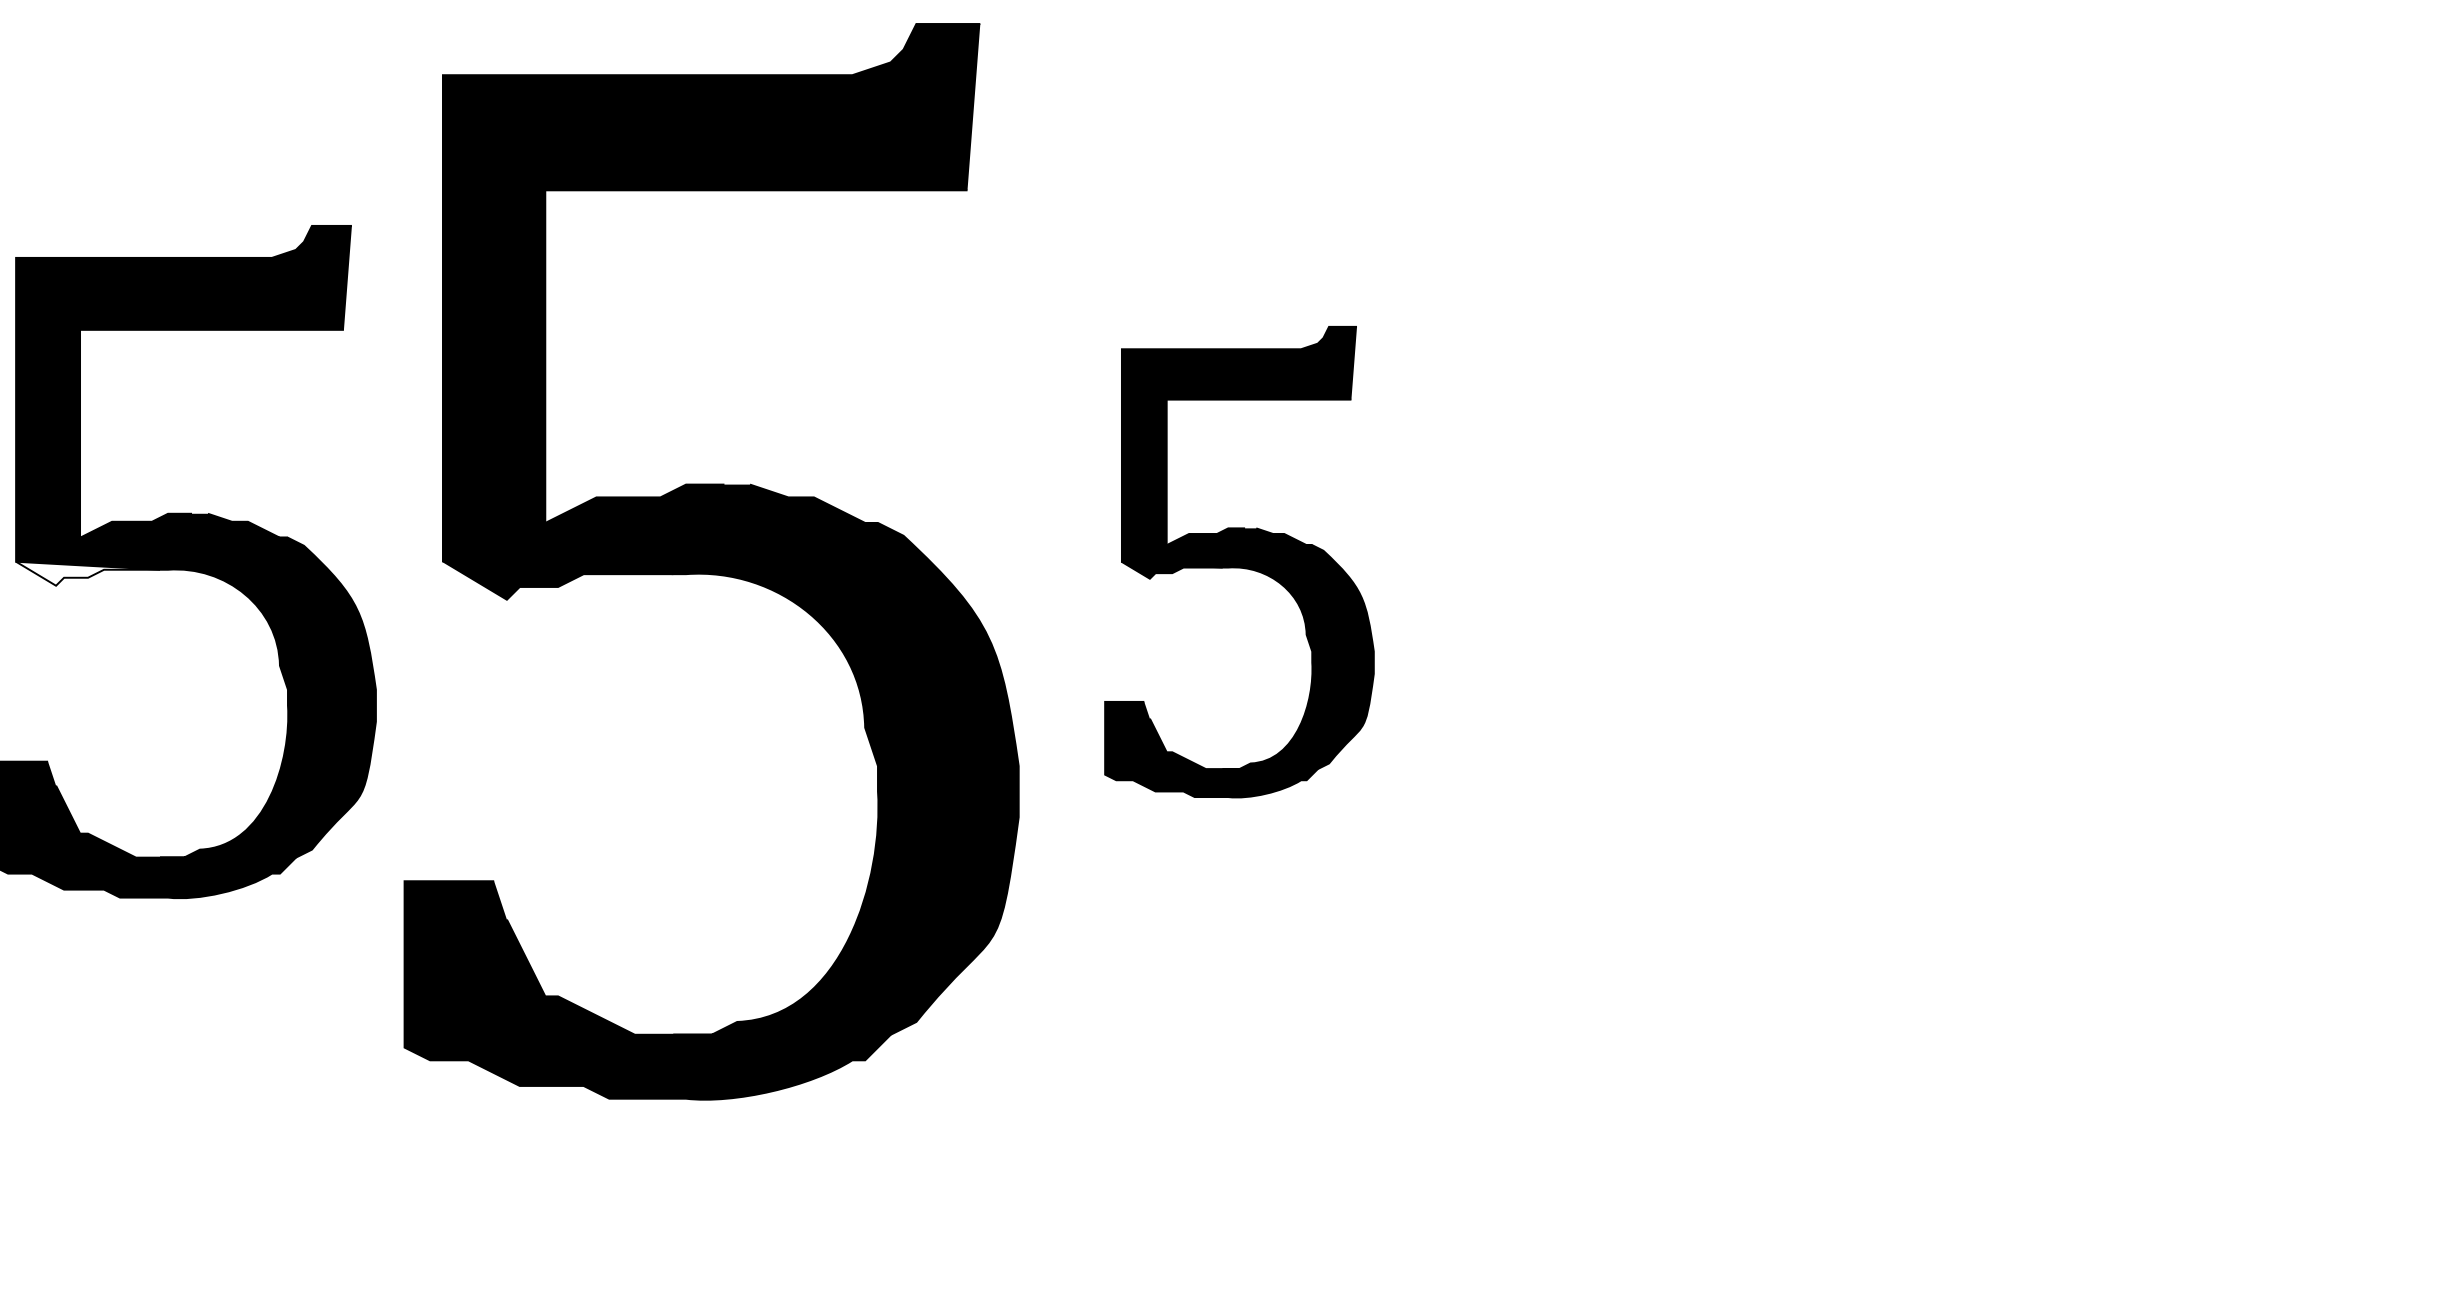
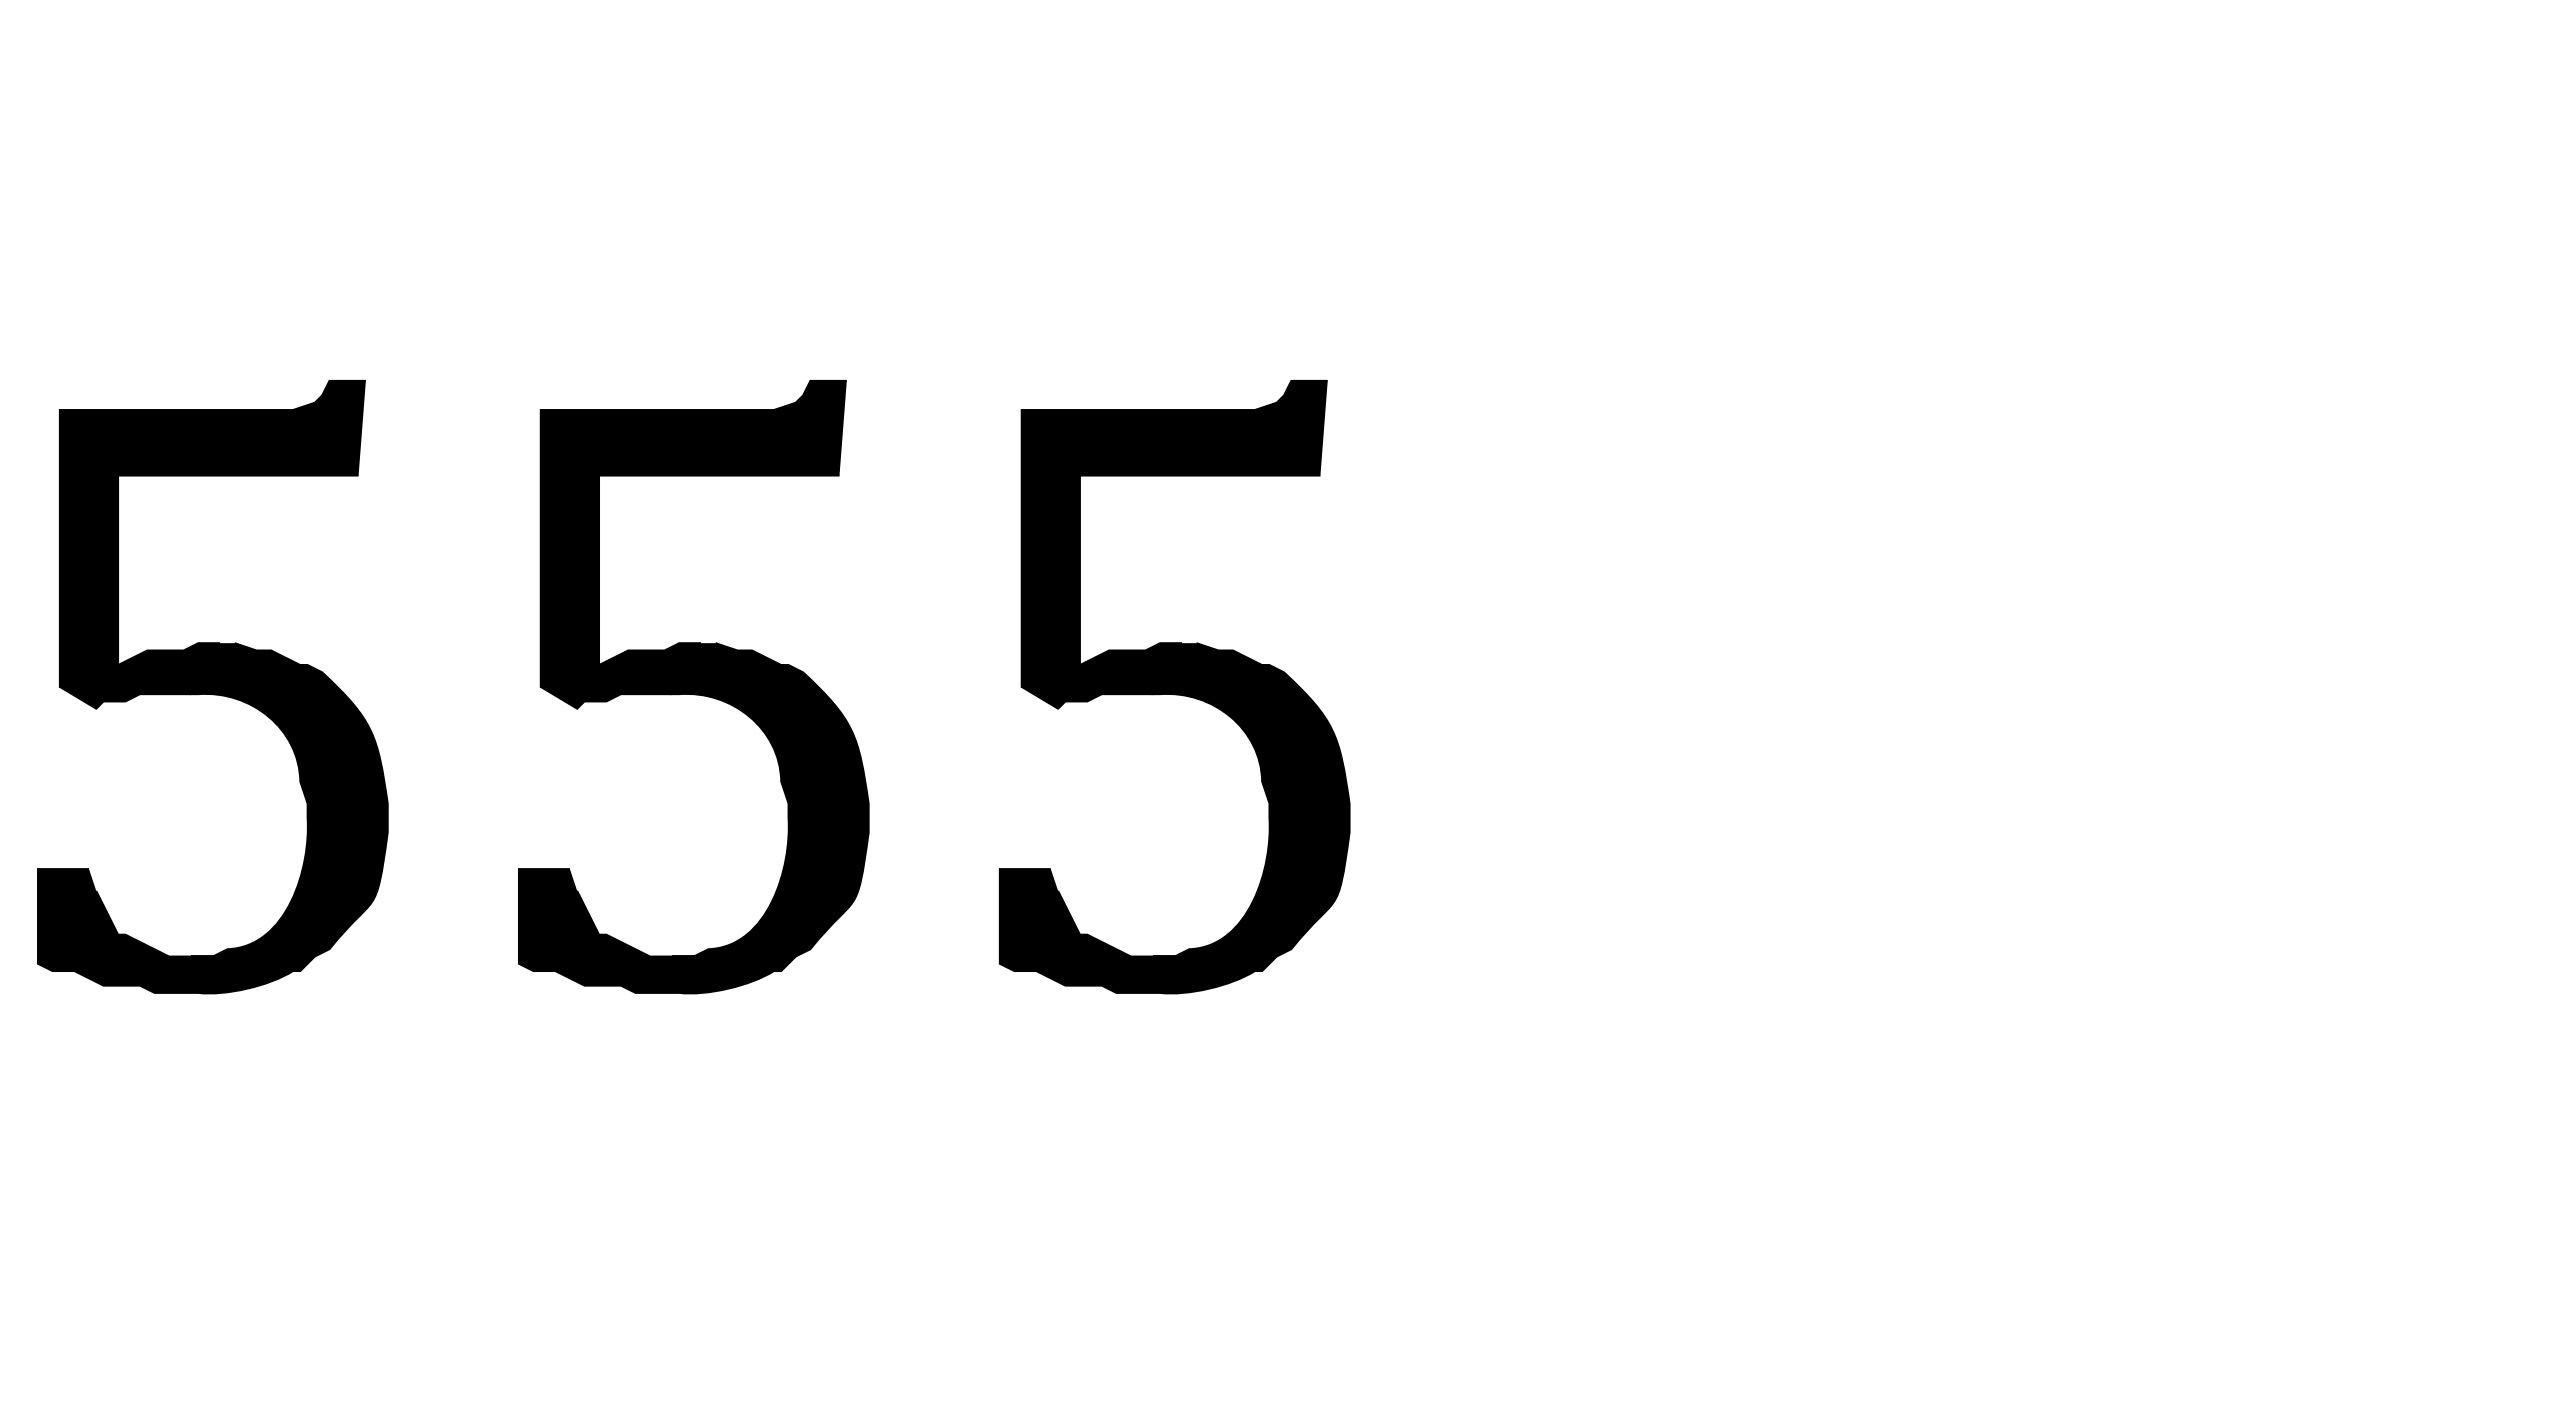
part: (711, 562) -> (693, 687), size x0.62
part: (1239, 562) -> (1174, 687), size x1.43
fill: (88, 573) -> (125, 697), added

